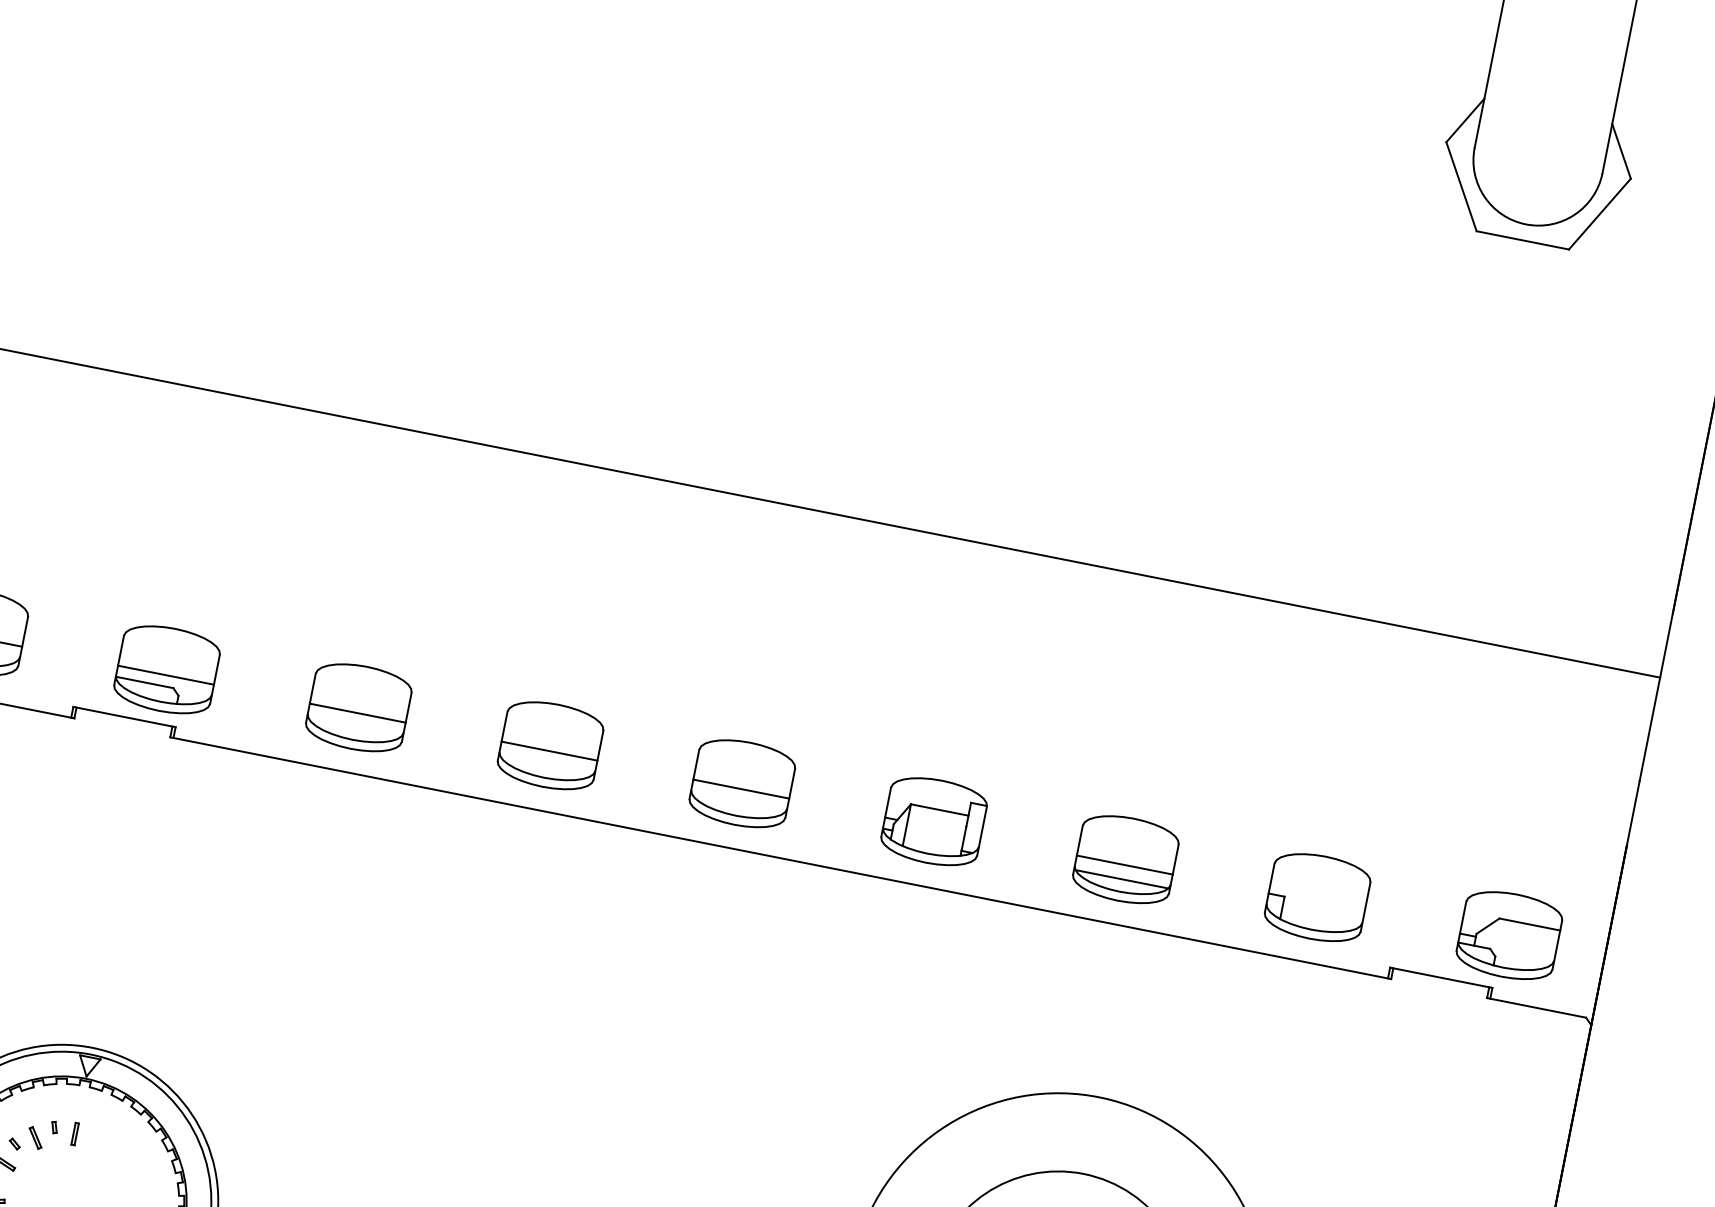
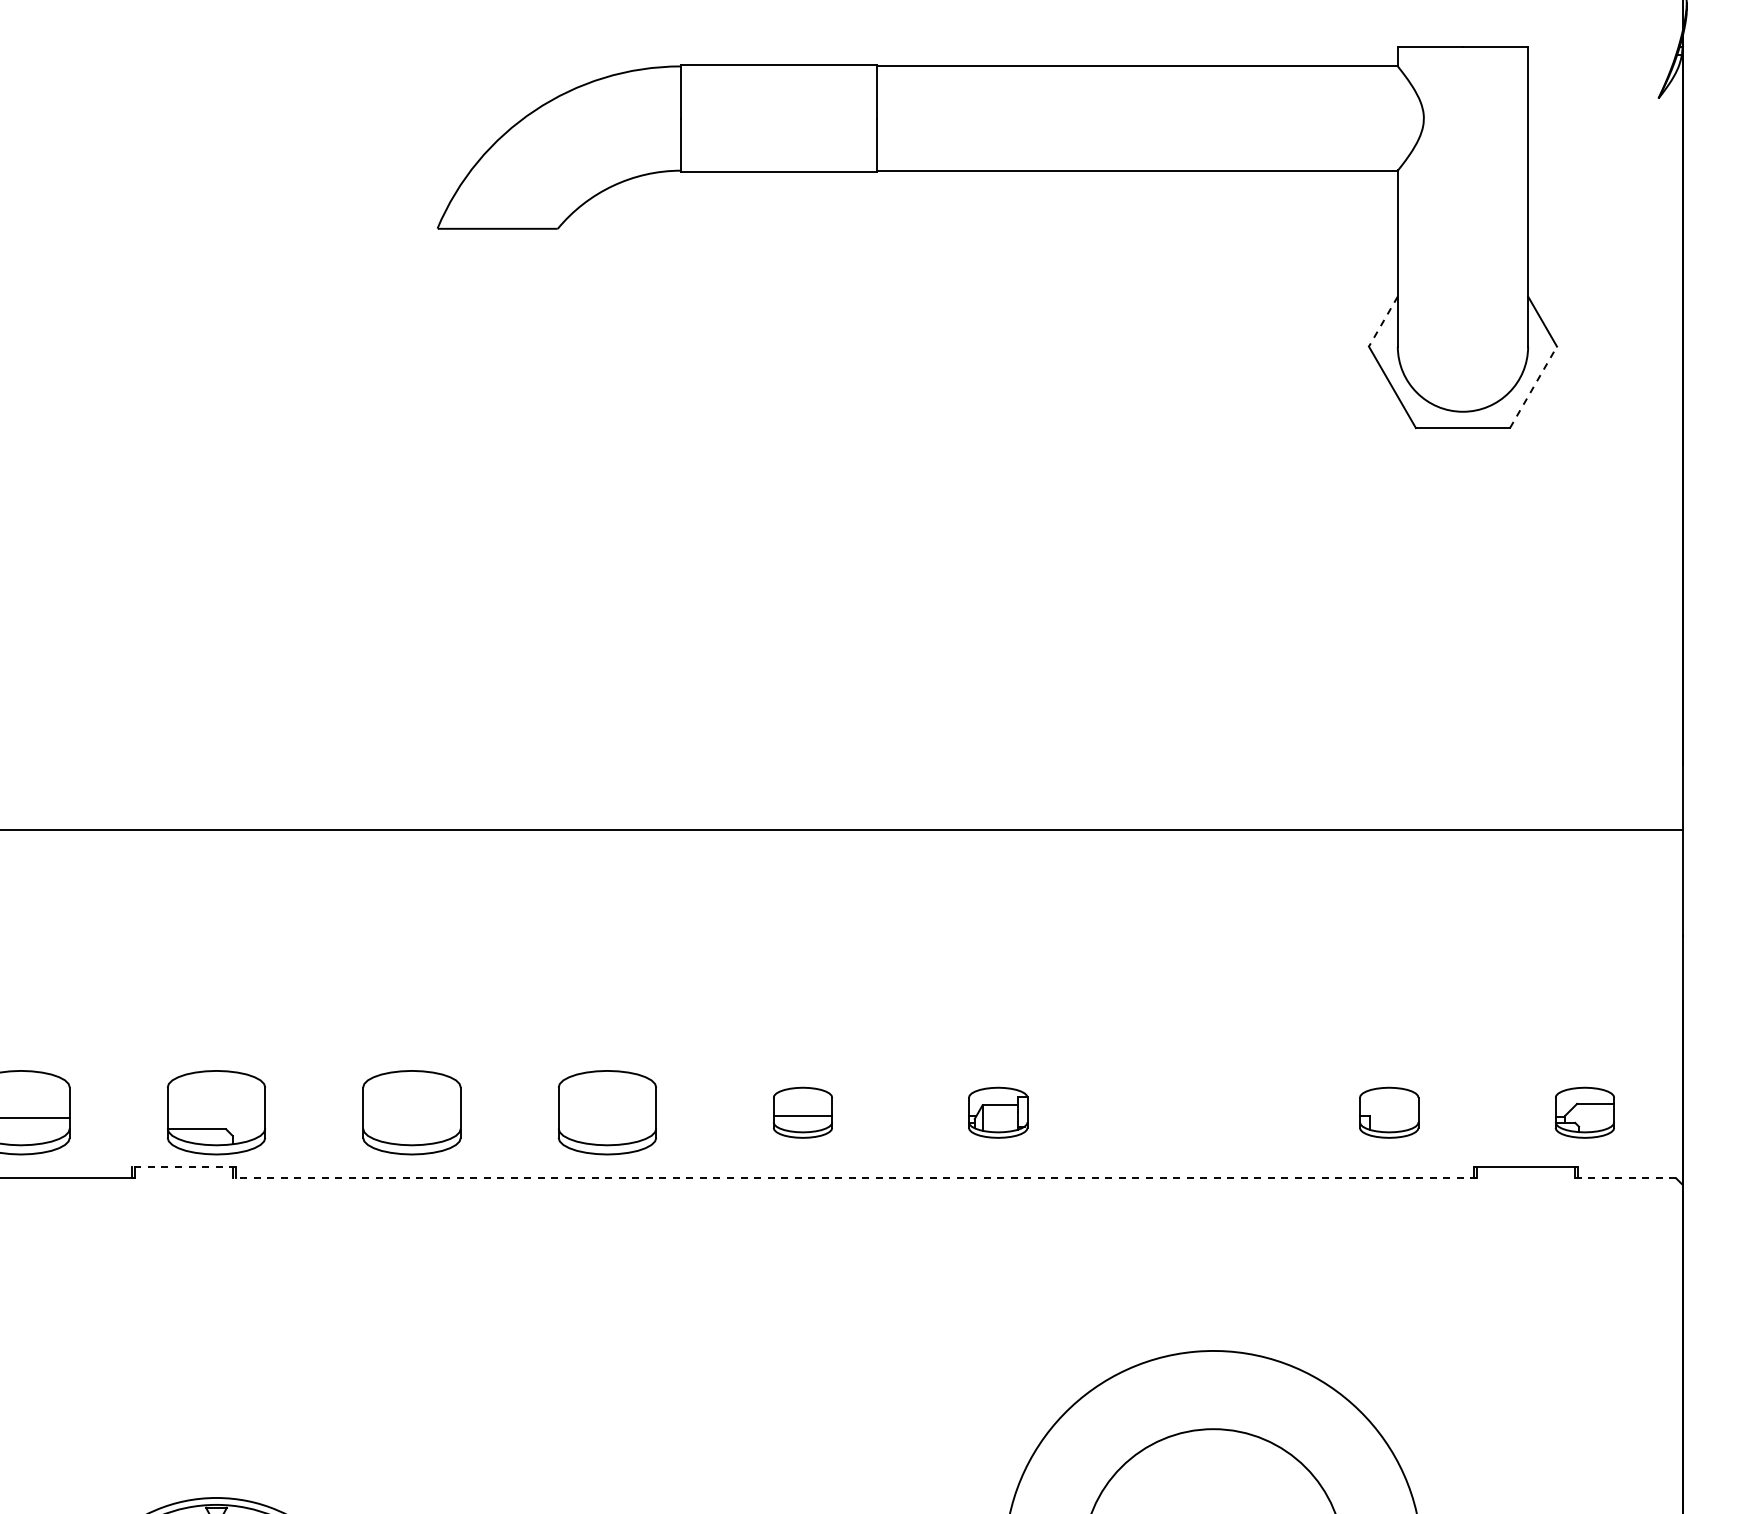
line: (1465, 120) -> (1383, 321), solid -> dashed
line: (1600, 213) -> (1533, 386), solid -> dashed
line: (165, 675) -> (216, 1118), removed
line: (357, 713) -> (411, 1118), removed
line: (124, 717) -> (183, 1167), solid -> dashed
line: (549, 751) -> (607, 1118), removed
part: (741, 783) -> (802, 1112), size x0.6
part: (933, 821) -> (997, 1112), size x0.6
line: (780, 858) -> (854, 1178), solid -> dashed
part: (1125, 859) -> (1193, 1112), removed
part: (1316, 897) -> (1388, 1112), size x0.6
part: (1509, 935) -> (1584, 1112), size x0.6
line: (1536, 1008) -> (1625, 1178), solid -> dashed

